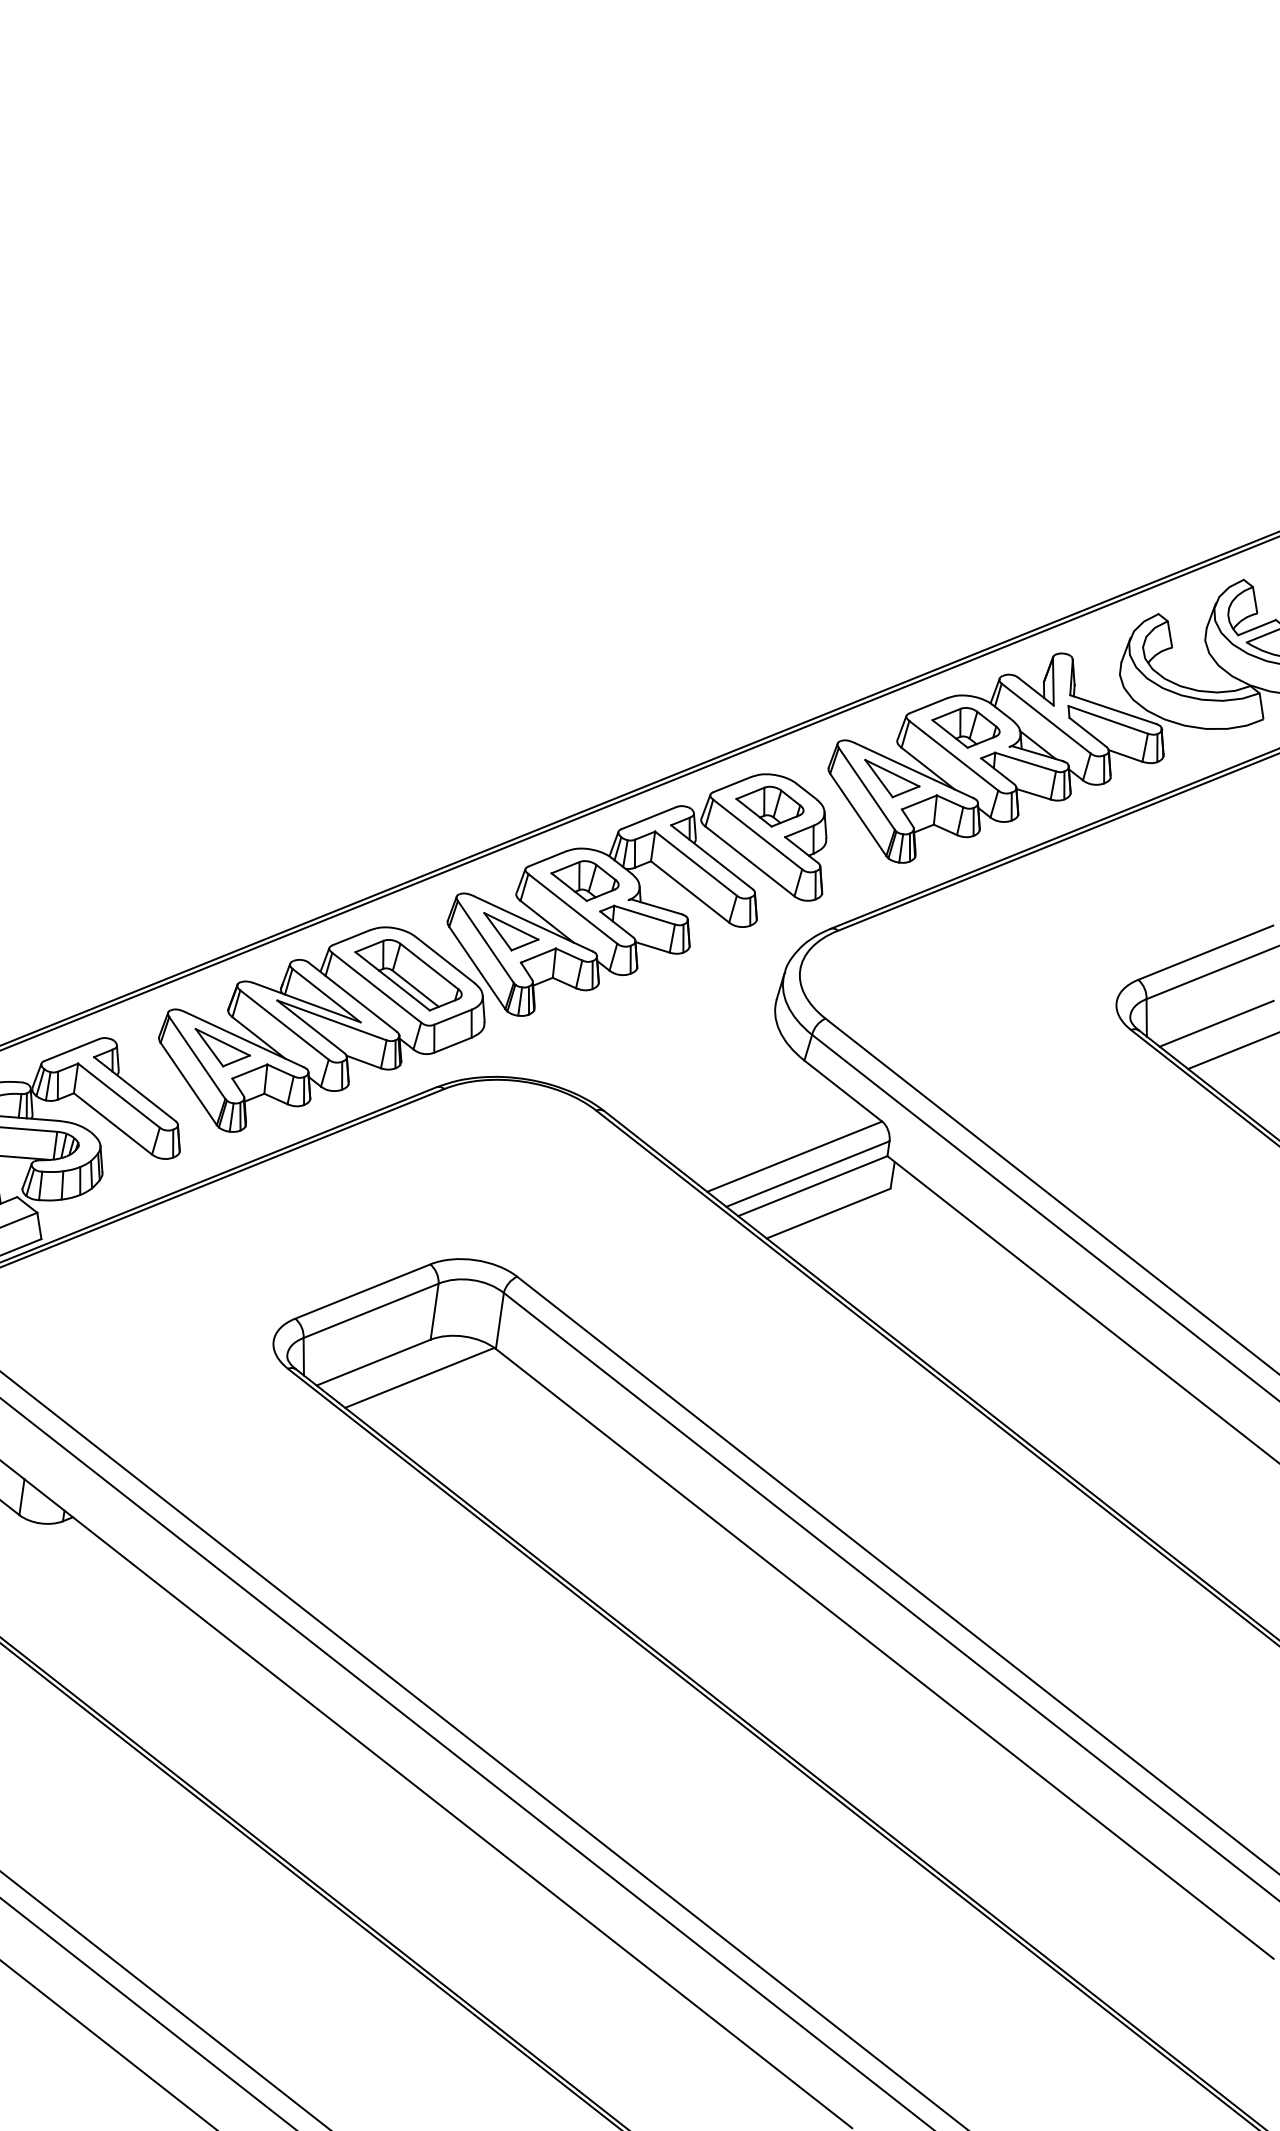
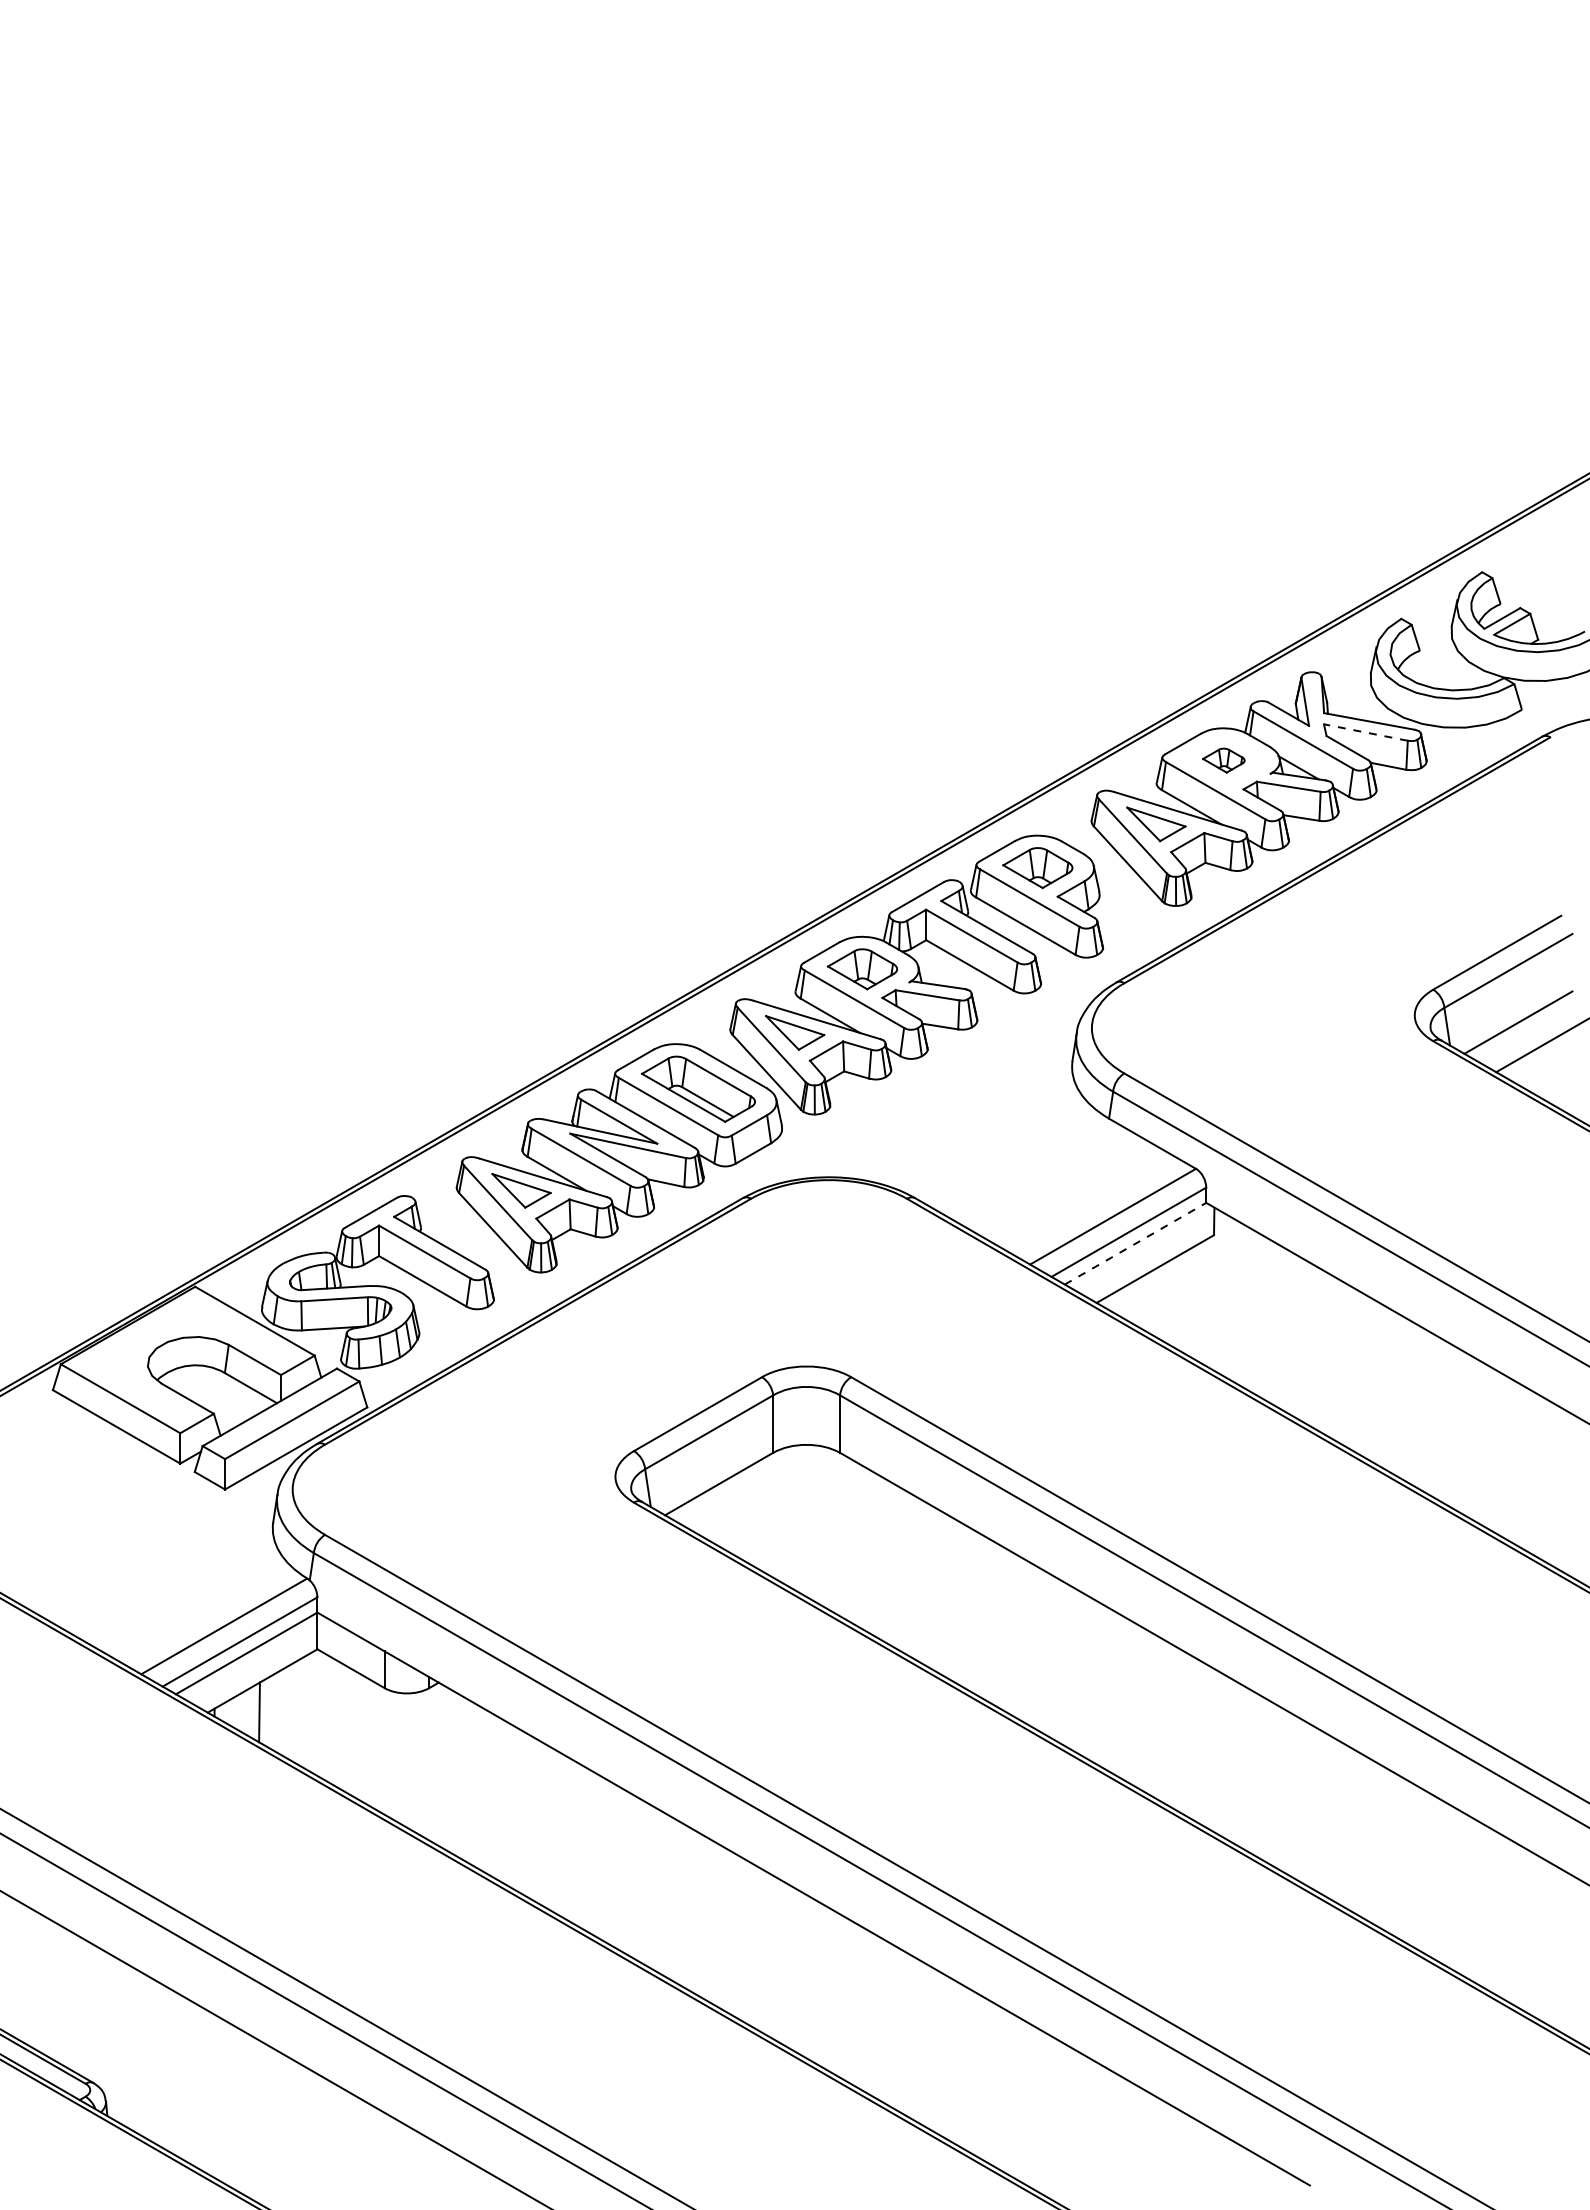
line: (1107, 719) -> (1365, 732), solid -> dashed
part: (965, 727) -> (1223, 760), size x0.6
line: (812, 1185) -> (1135, 1243), solid -> dashed
line: (419, 1377) -> (767, 1492), removed

